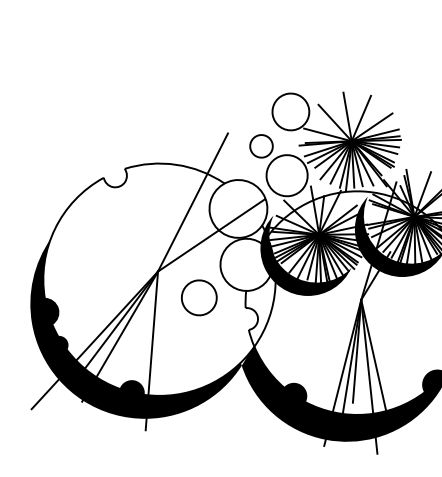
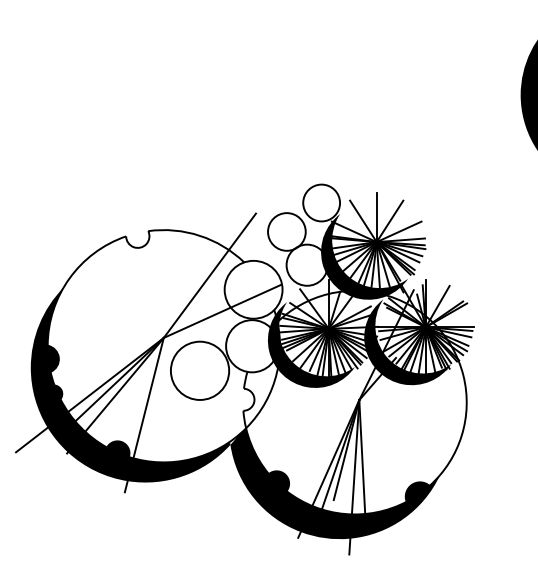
circle: (261, 145) -> (286, 231), size x1.67
fill: (342, 157) -> (364, 256), added
circle: (198, 297) -> (199, 370), size x1.67

